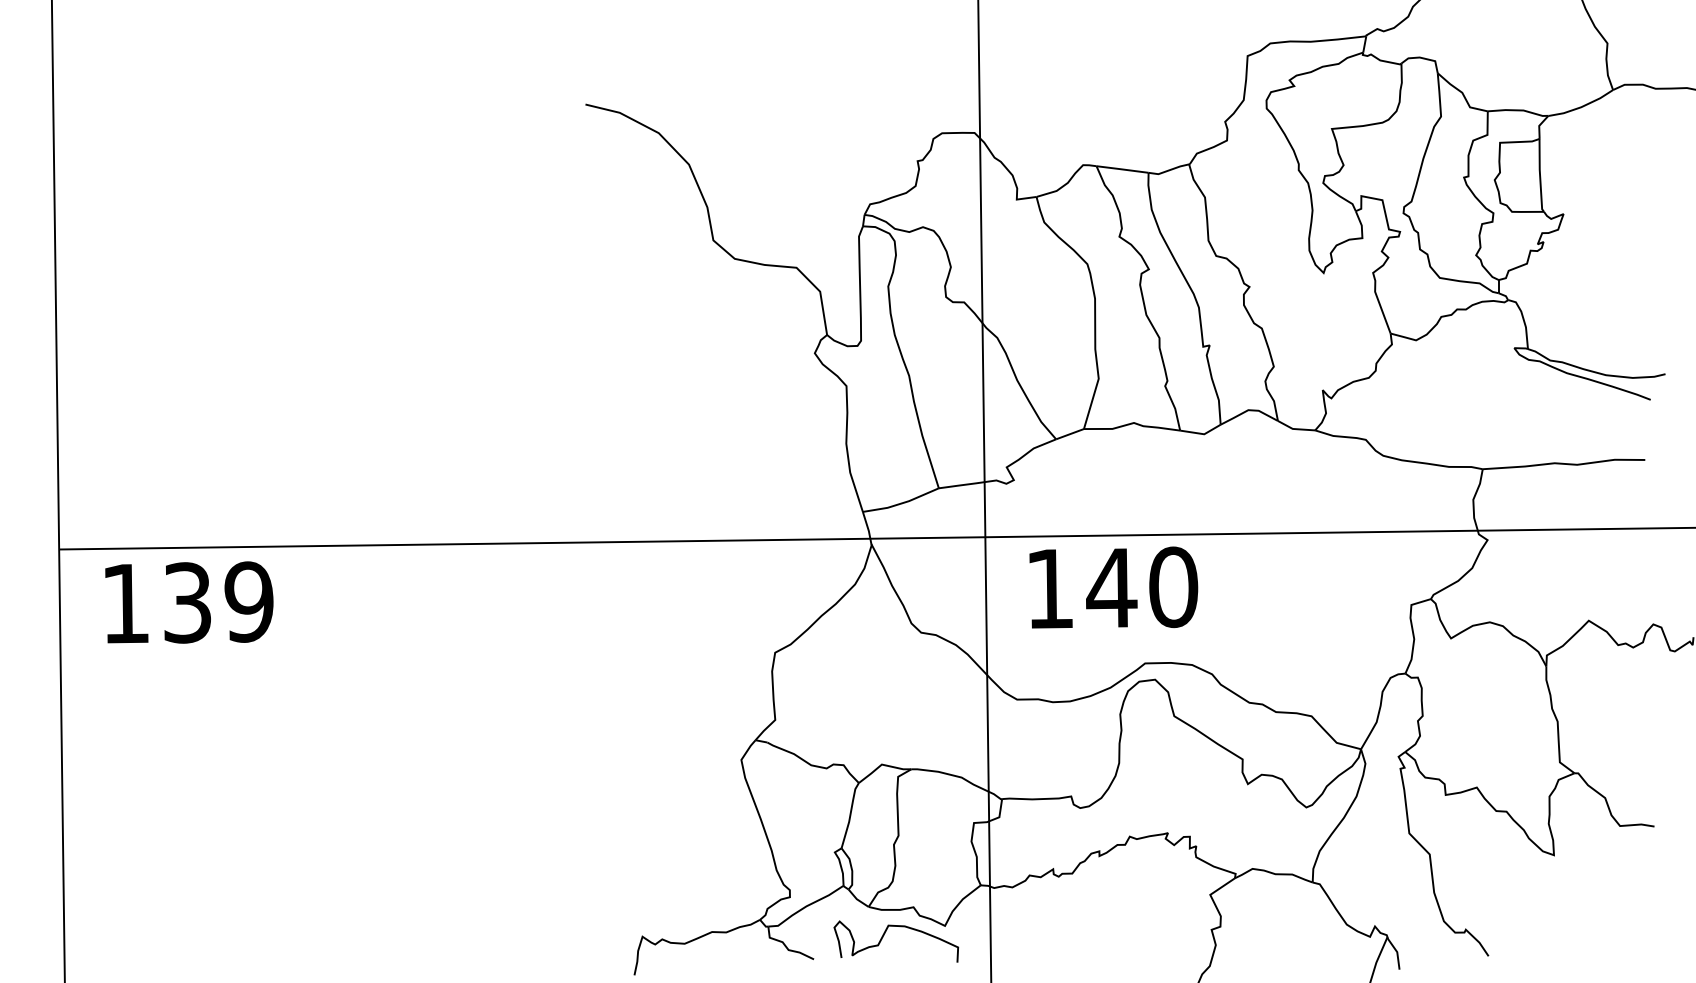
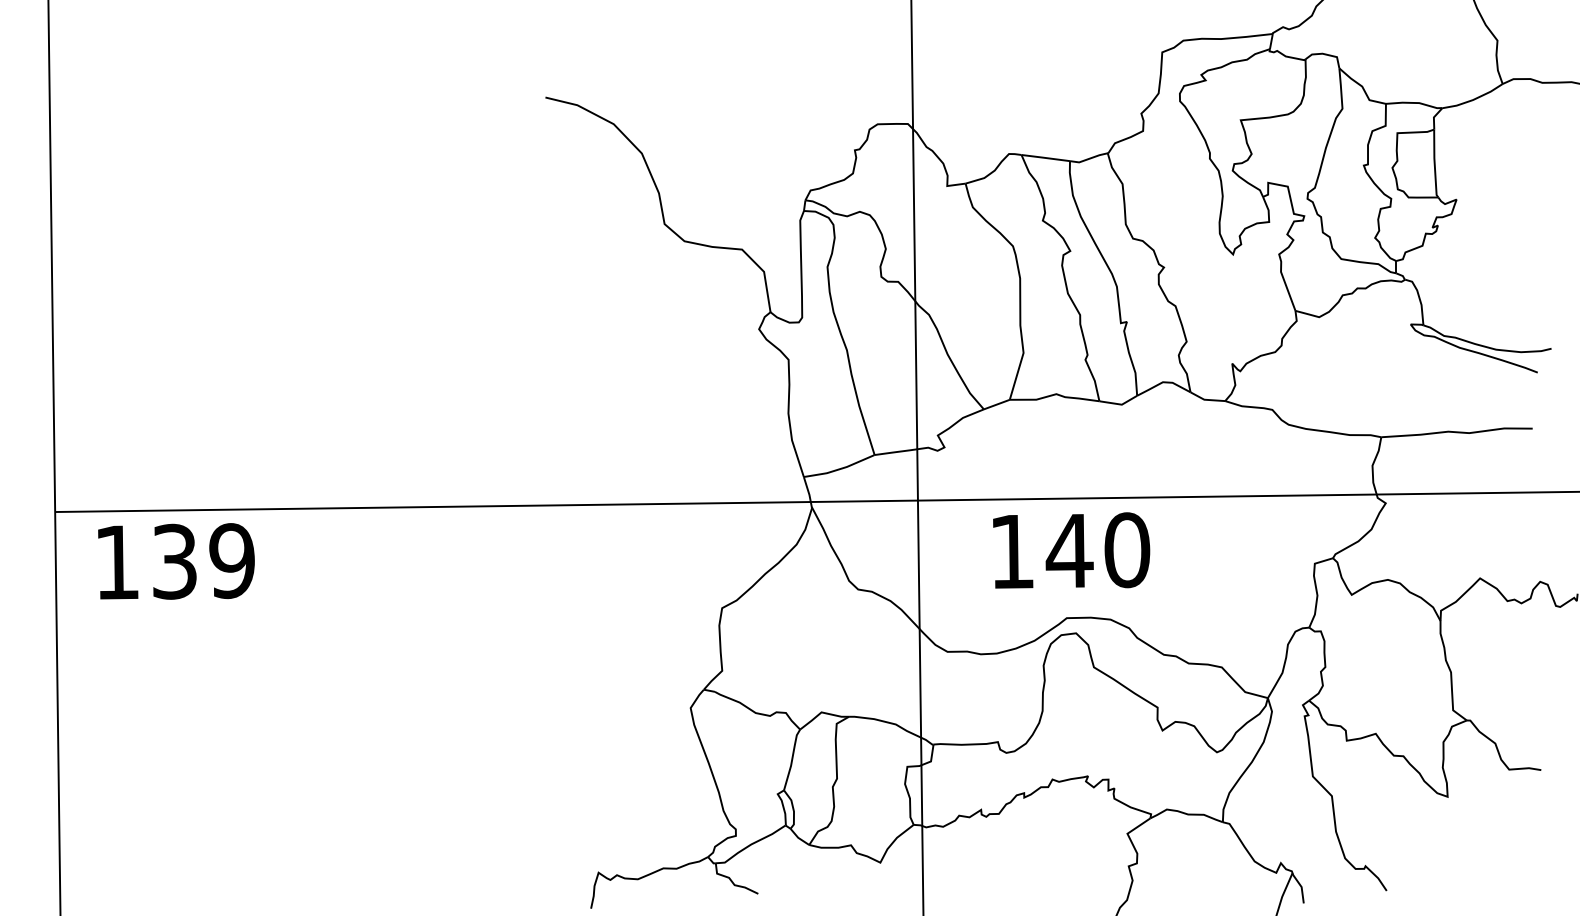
text: (1113, 587) -> (1071, 550), moved
curve: (885, 934) -> (824, 870), removed

